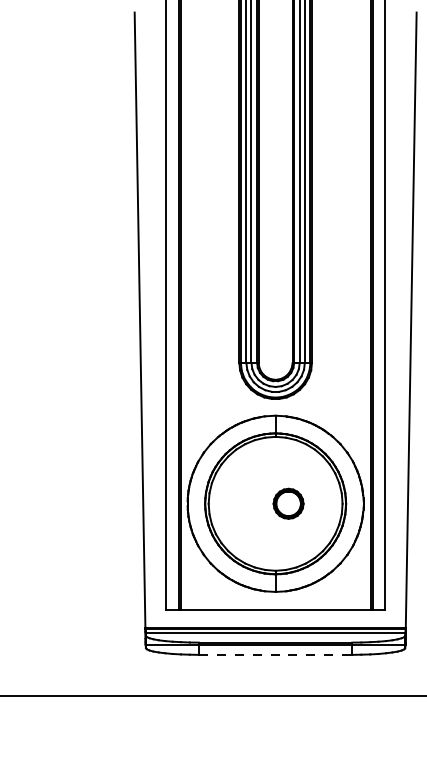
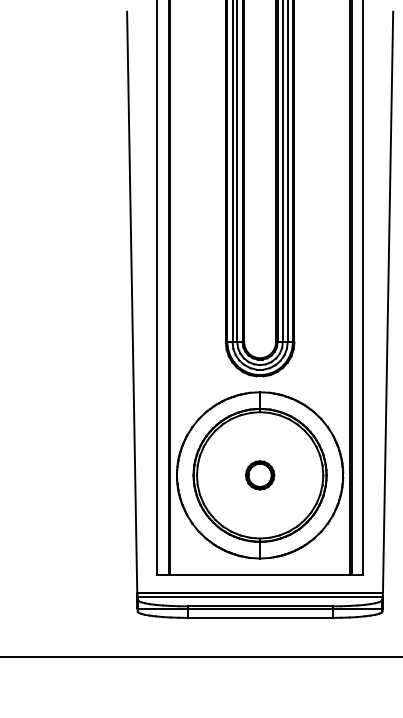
part: (288, 503) -> (260, 475), moved
line: (275, 654) -> (260, 617), dashed -> solid

